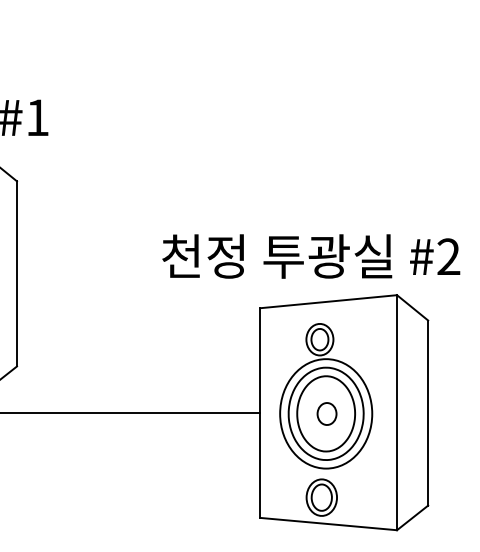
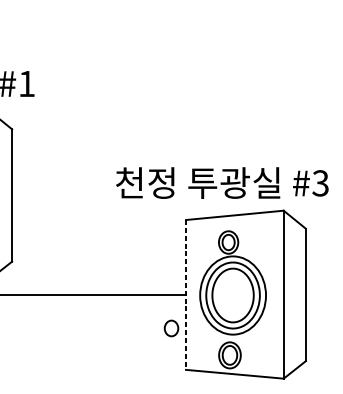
text: (448, 256) -> (320, 183), #2 -> #3
line: (260, 413) -> (186, 295), solid -> dashed
part: (326, 413) -> (171, 328), moved

